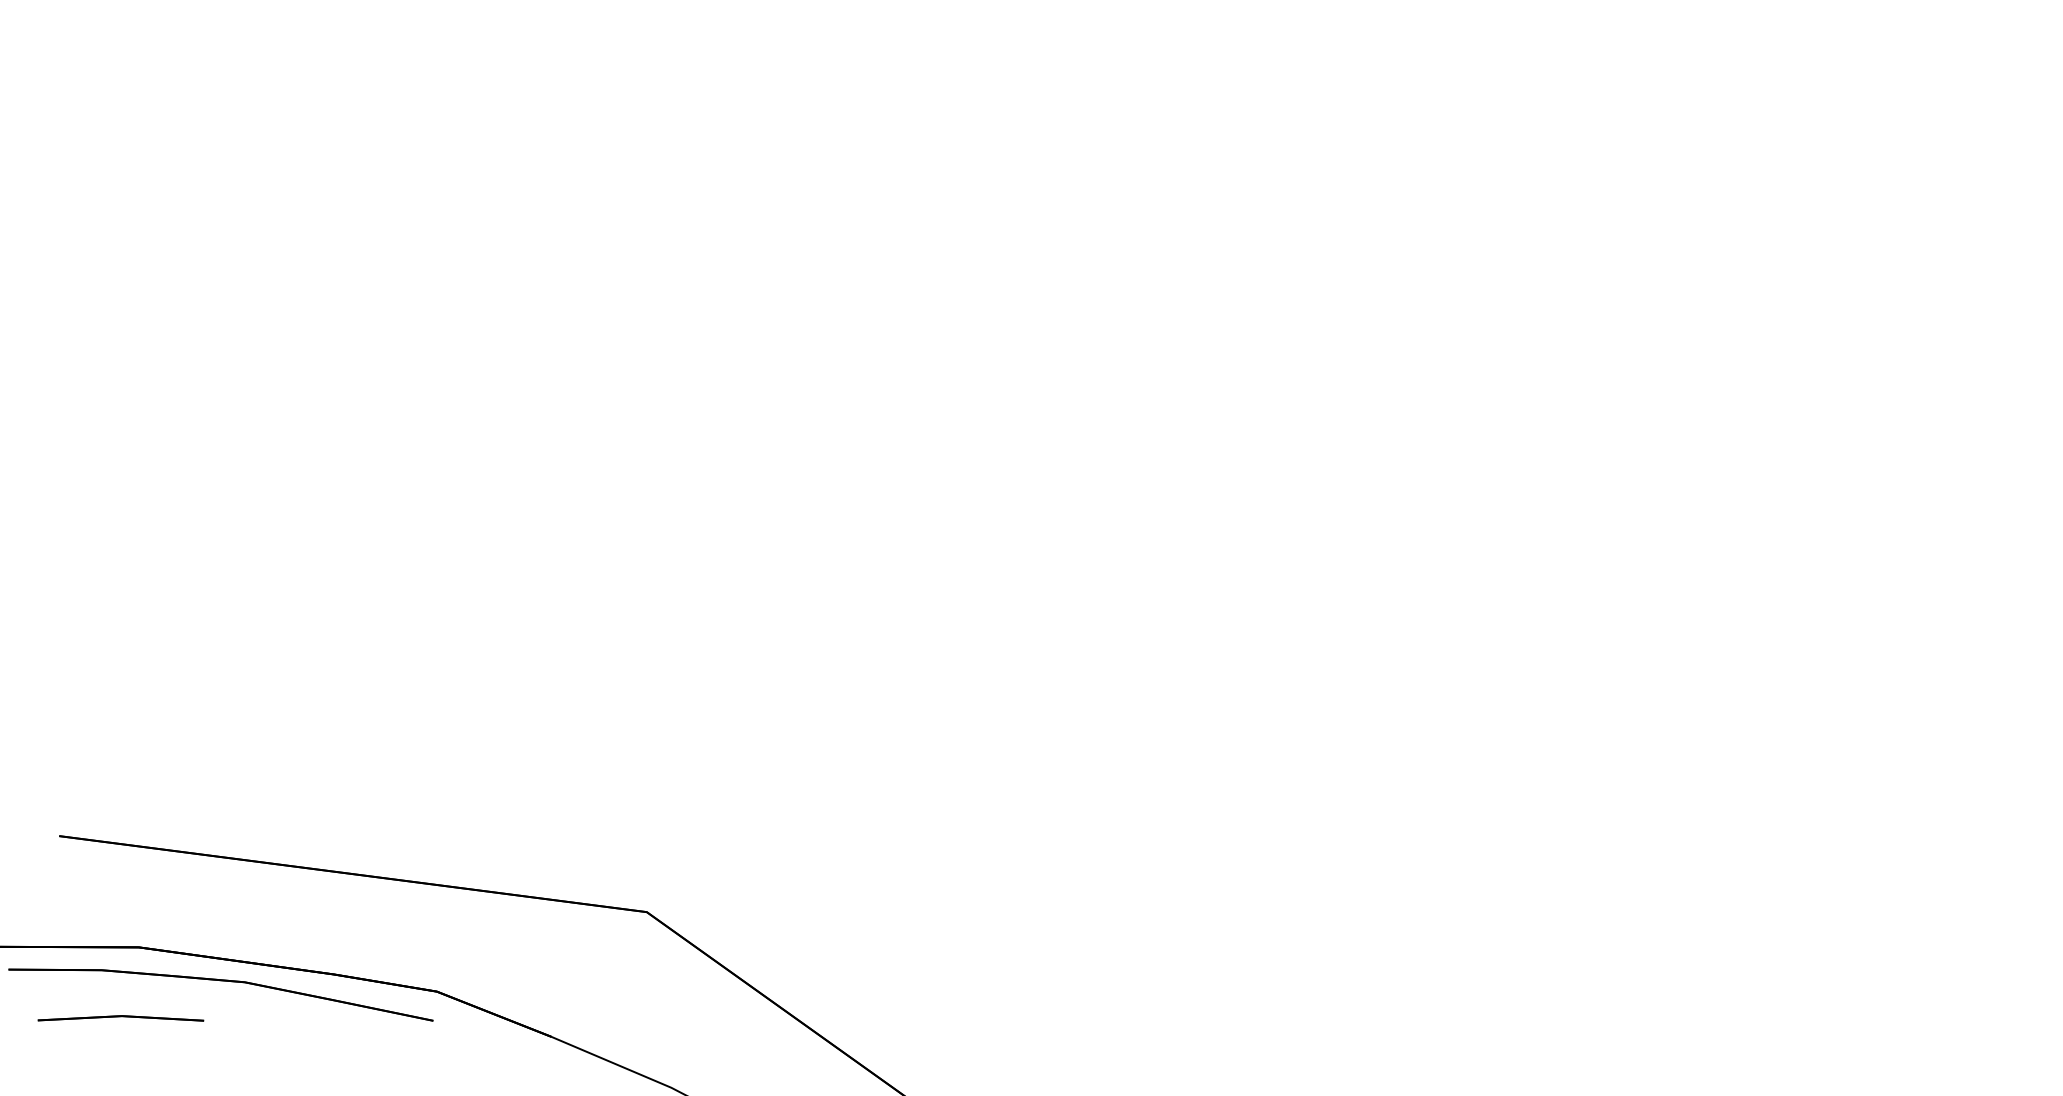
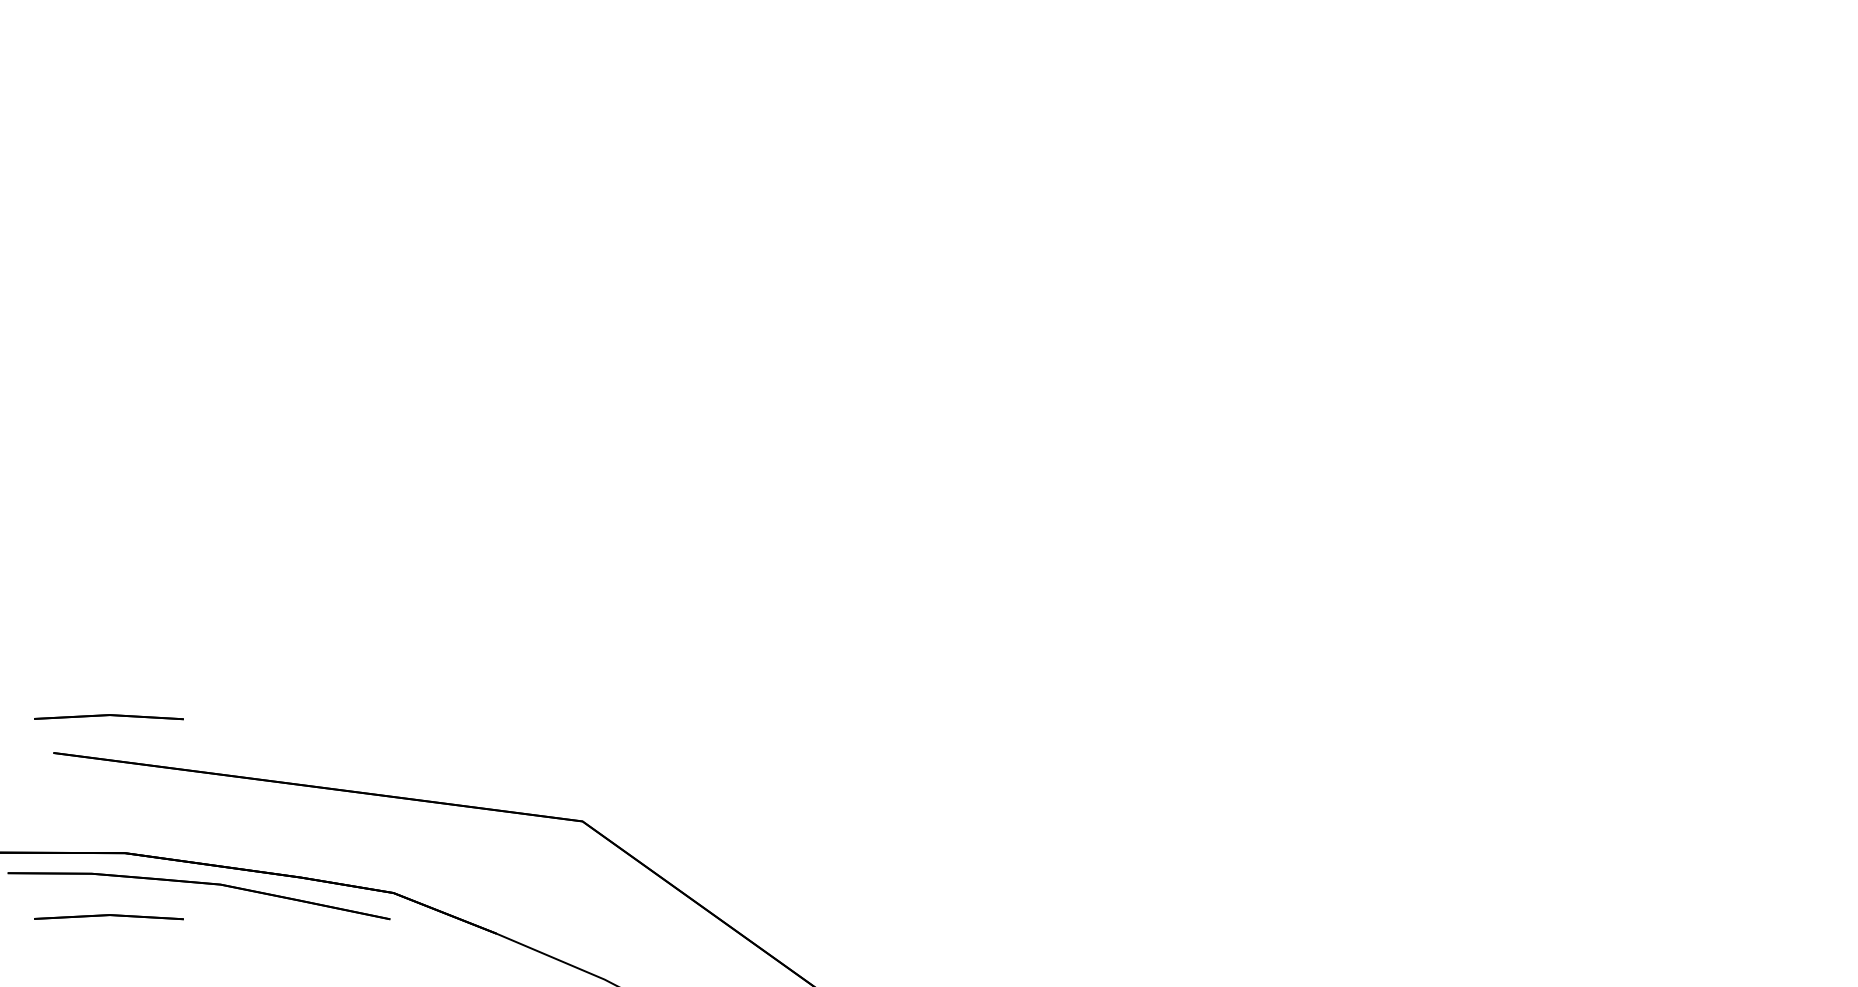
part: (120, 796) -> (108, 717), added

